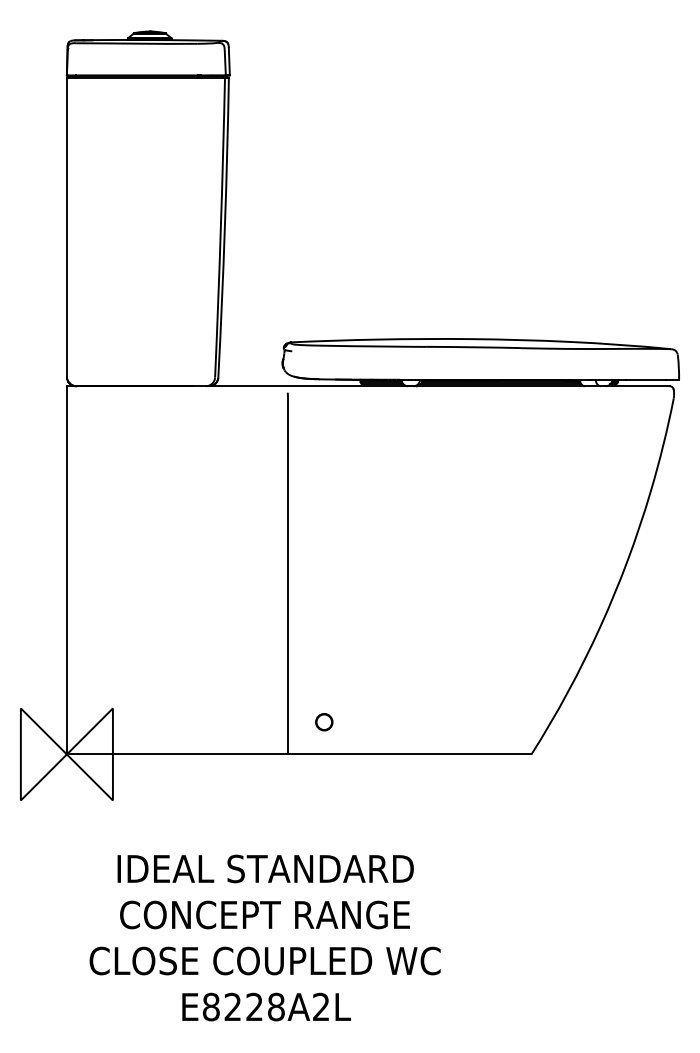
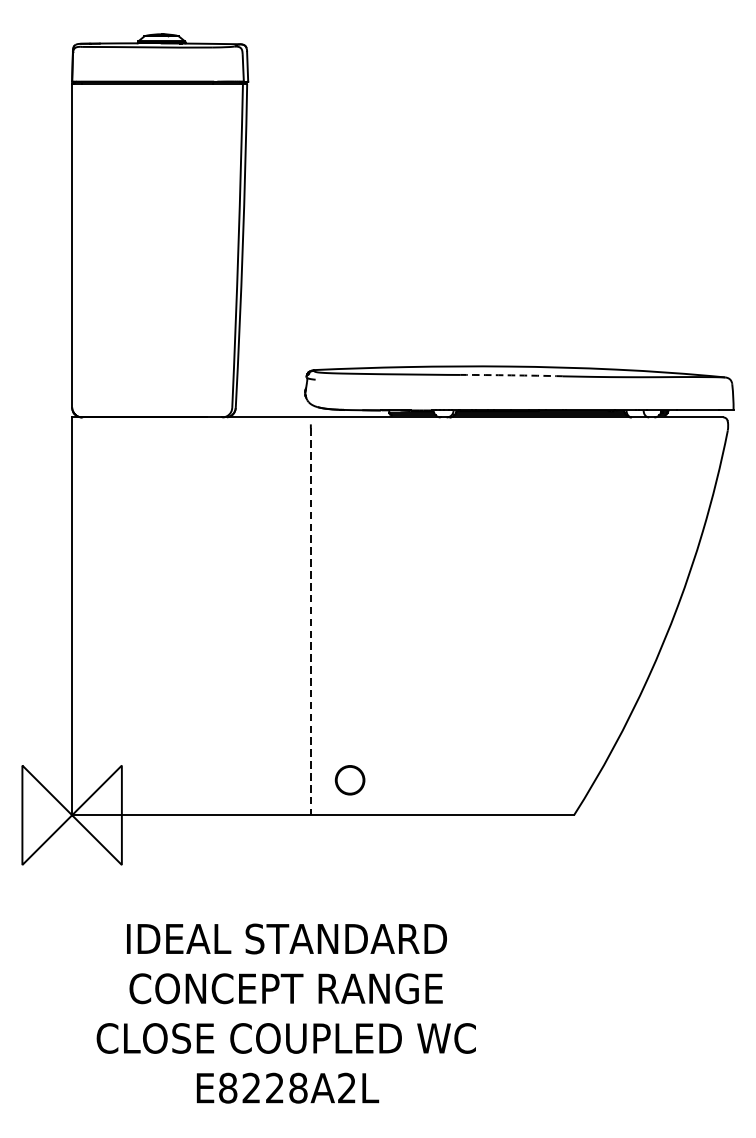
arc: (473, 347) -> (511, 375), solid -> dashed
line: (287, 575) -> (310, 621), solid -> dashed
circle: (324, 722) -> (350, 780), size x1.6

